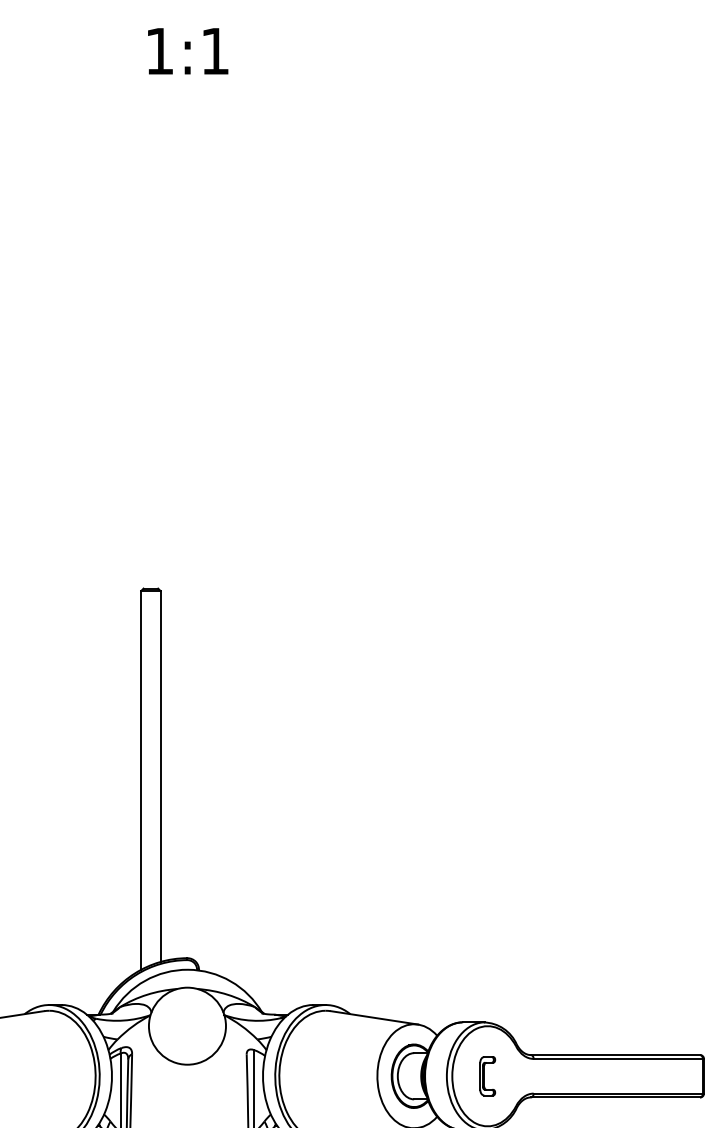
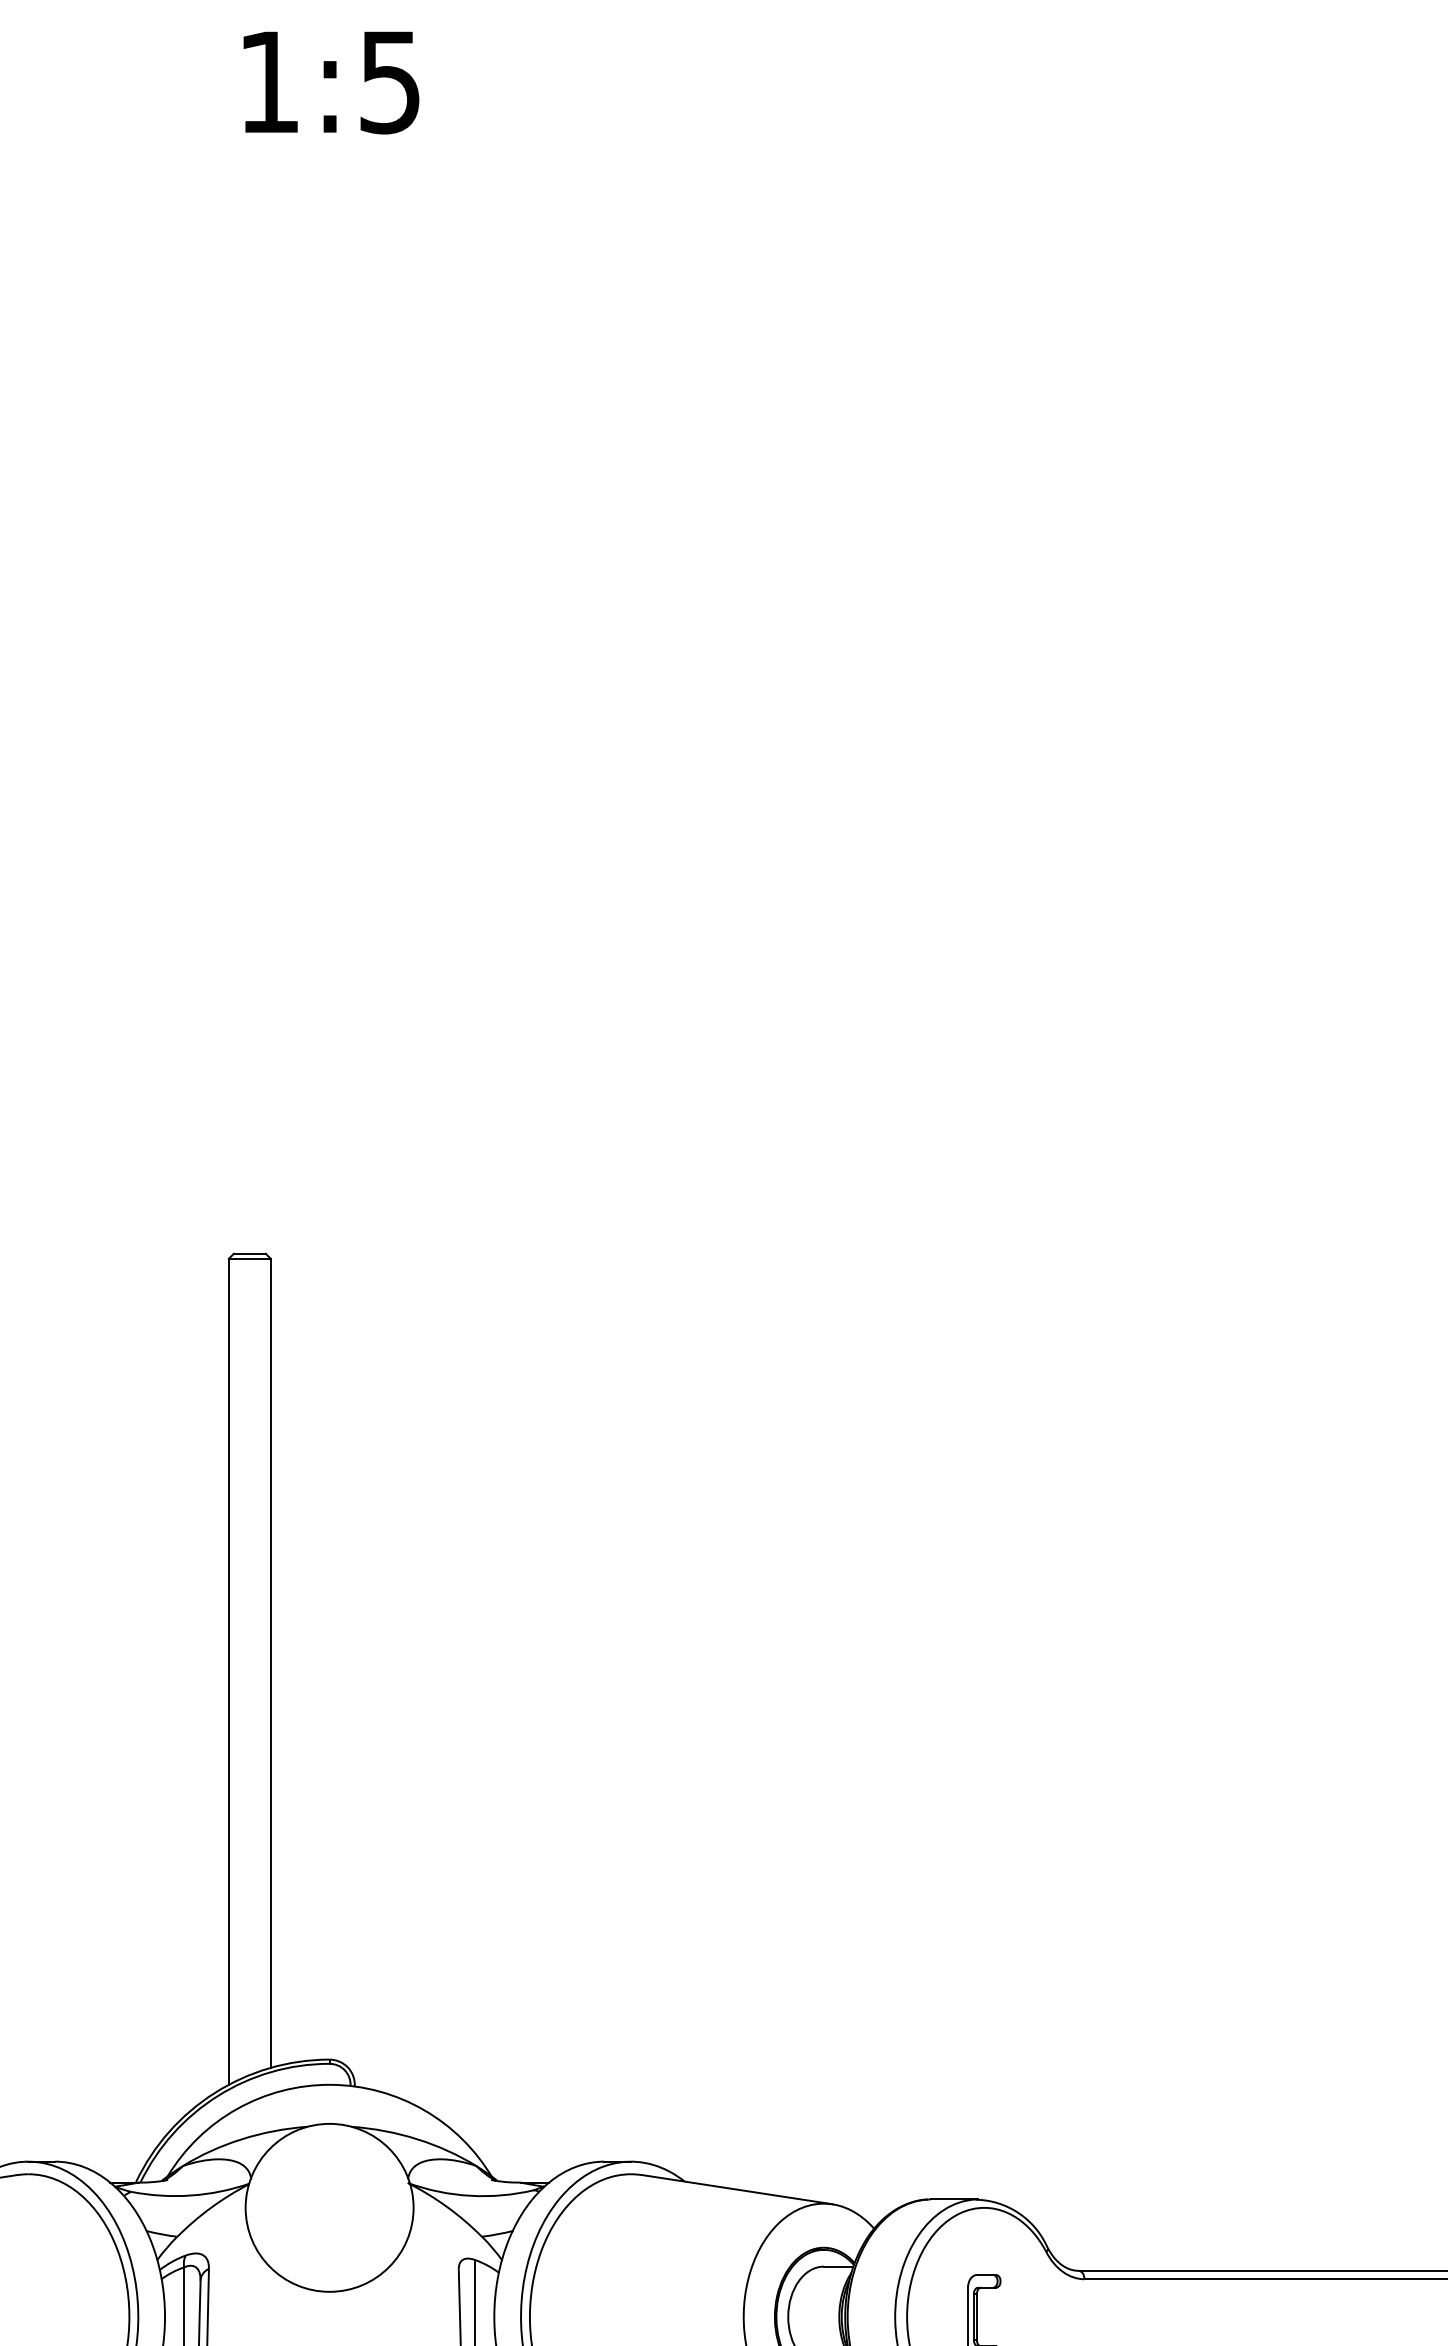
text: (214, 51) -> (388, 82), 1:1 -> 1:5

